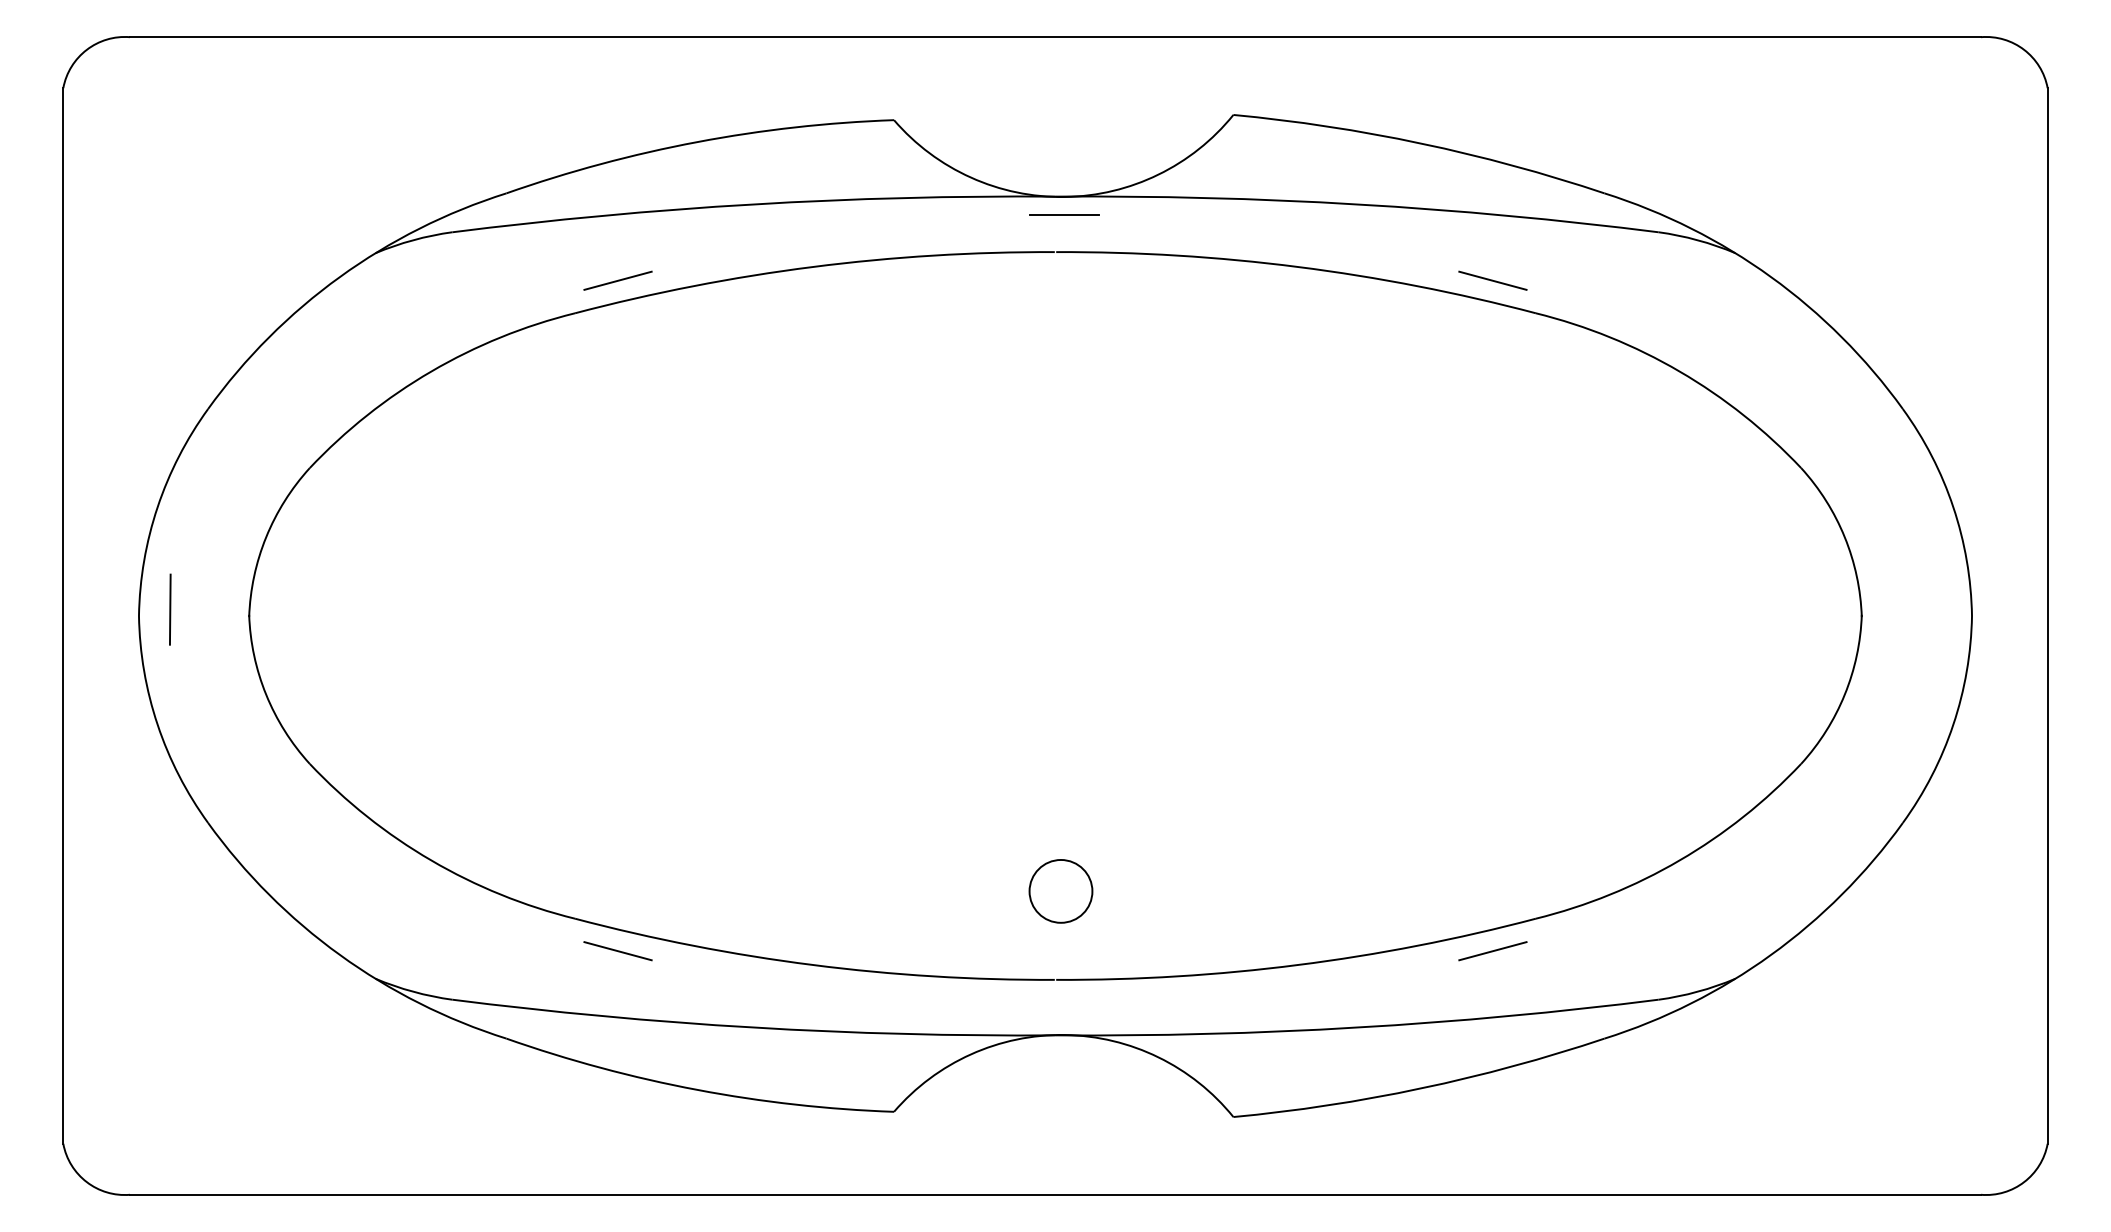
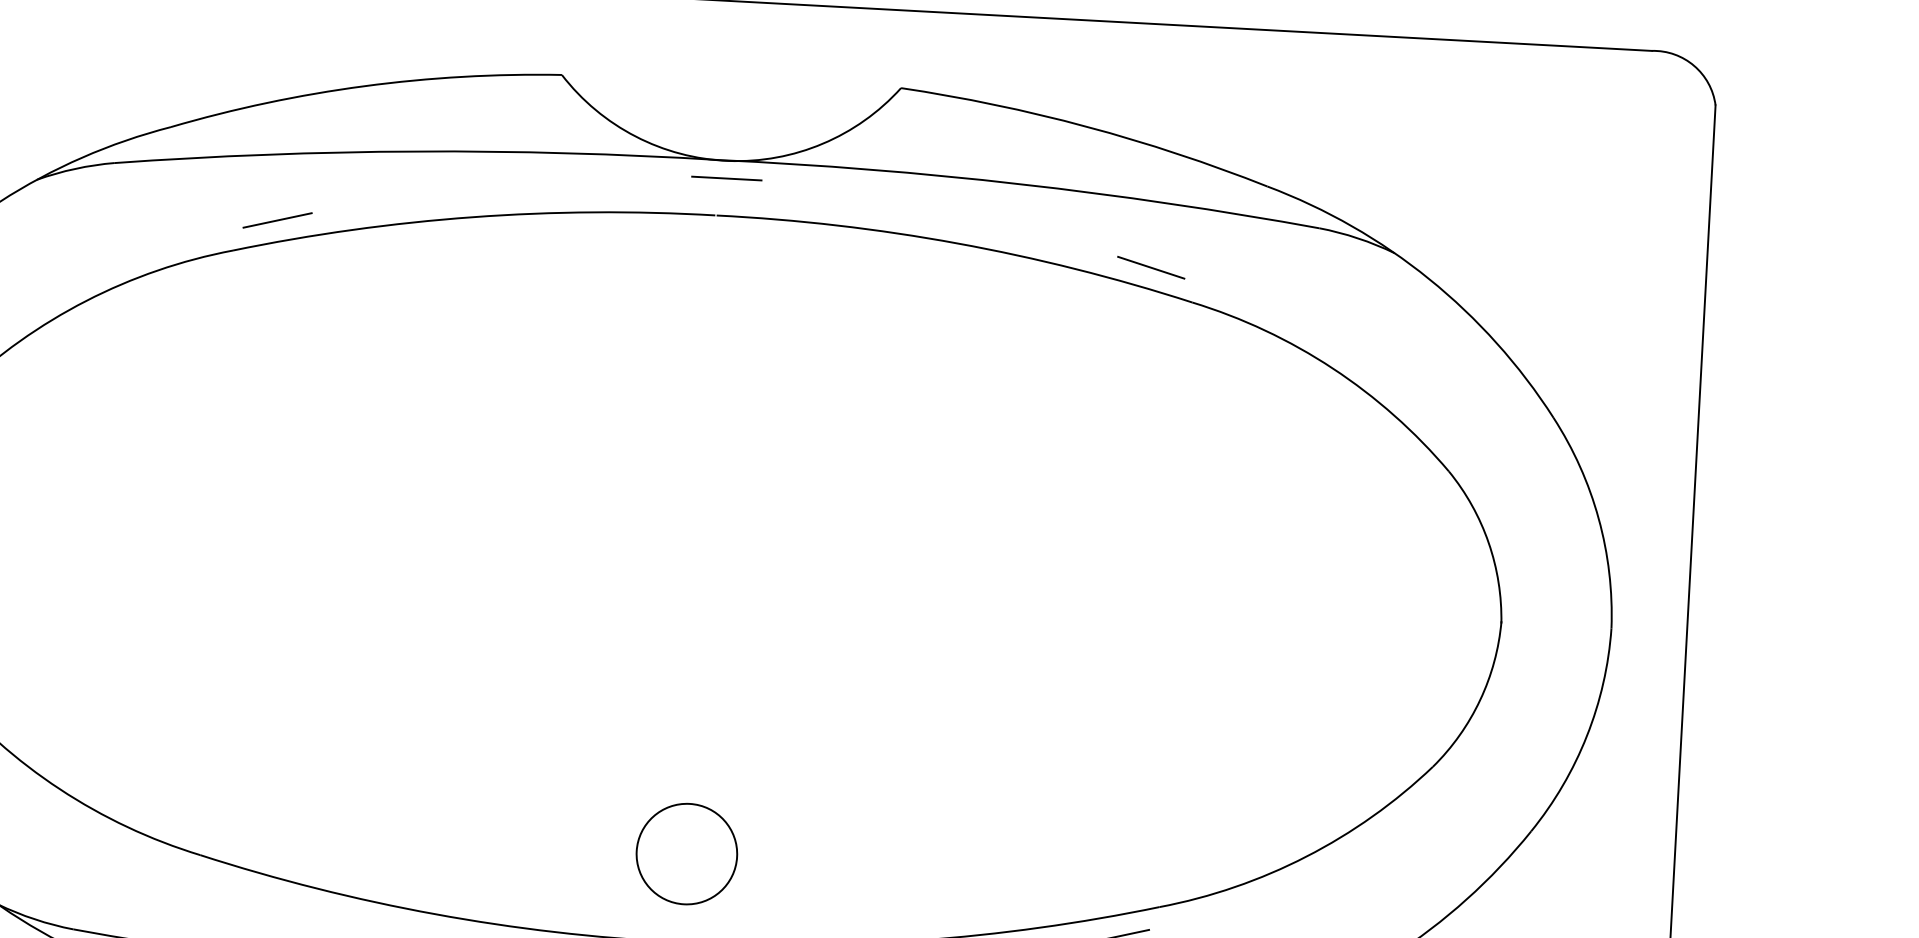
circle: (1060, 890) -> (686, 853), size x1.6
line: (617, 951) -> (240, 890), removed

